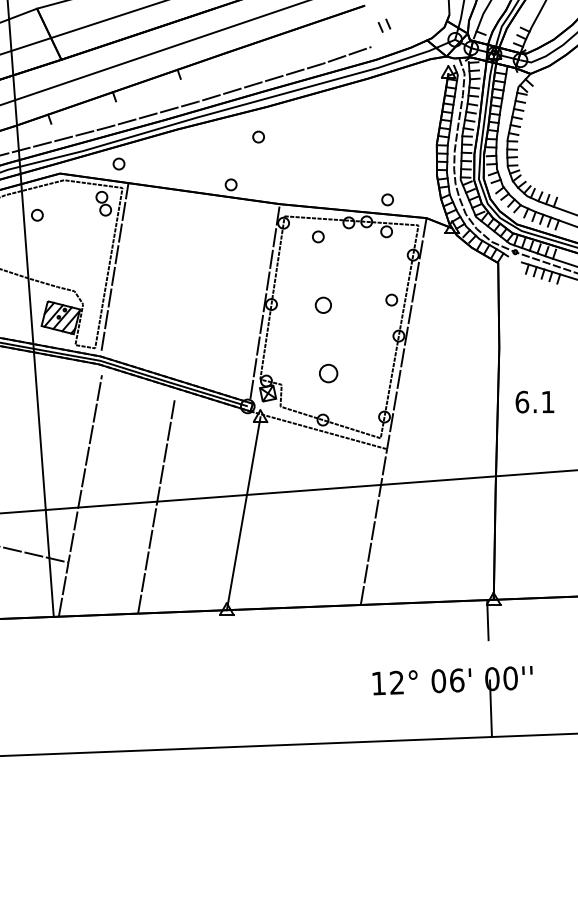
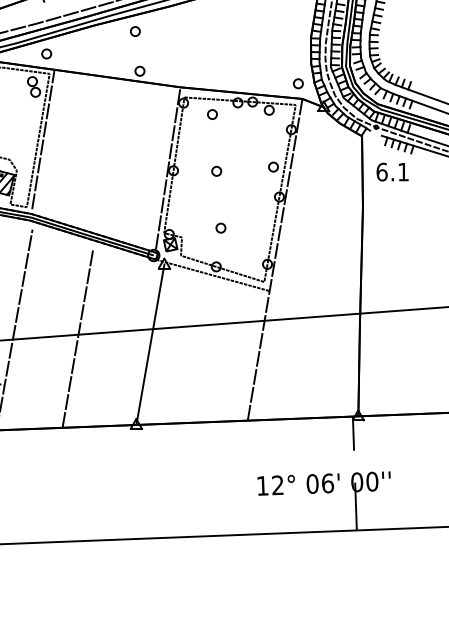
part: (258, 136) -> (135, 31), moved
part: (387, 199) -> (298, 83), moved
part: (323, 304) -> (216, 170), size x0.71
part: (328, 373) -> (220, 228), size x0.62
text: (534, 401) -> (392, 171), moved

